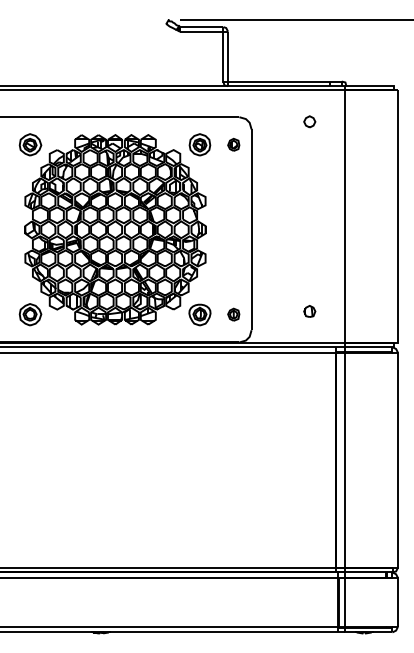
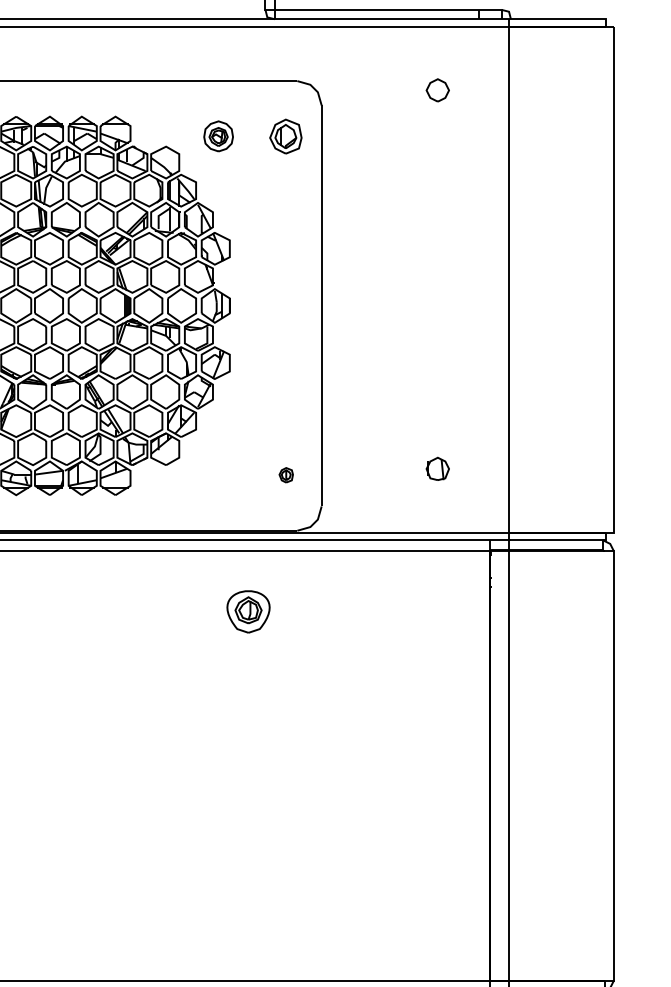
part: (199, 144) -> (217, 135), size x0.7
part: (233, 144) -> (285, 135), size x1.4
part: (199, 314) -> (247, 610), moved
part: (233, 314) -> (285, 474), size x0.6

